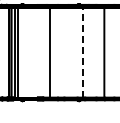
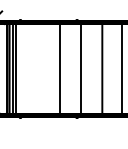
line: (49, 53) -> (59, 69), moved
line: (83, 53) -> (81, 69), dashed -> solid

